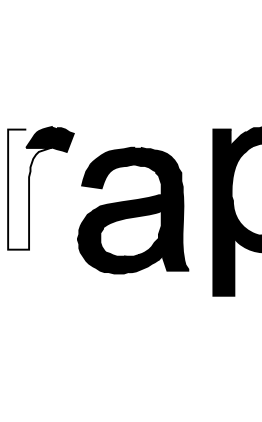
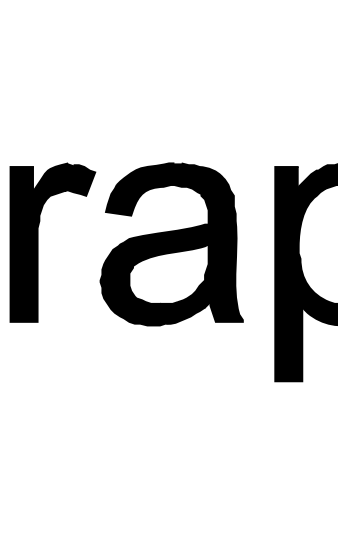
fill: (29, 189) -> (38, 244), added
part: (133, 210) -> (172, 244), moved

